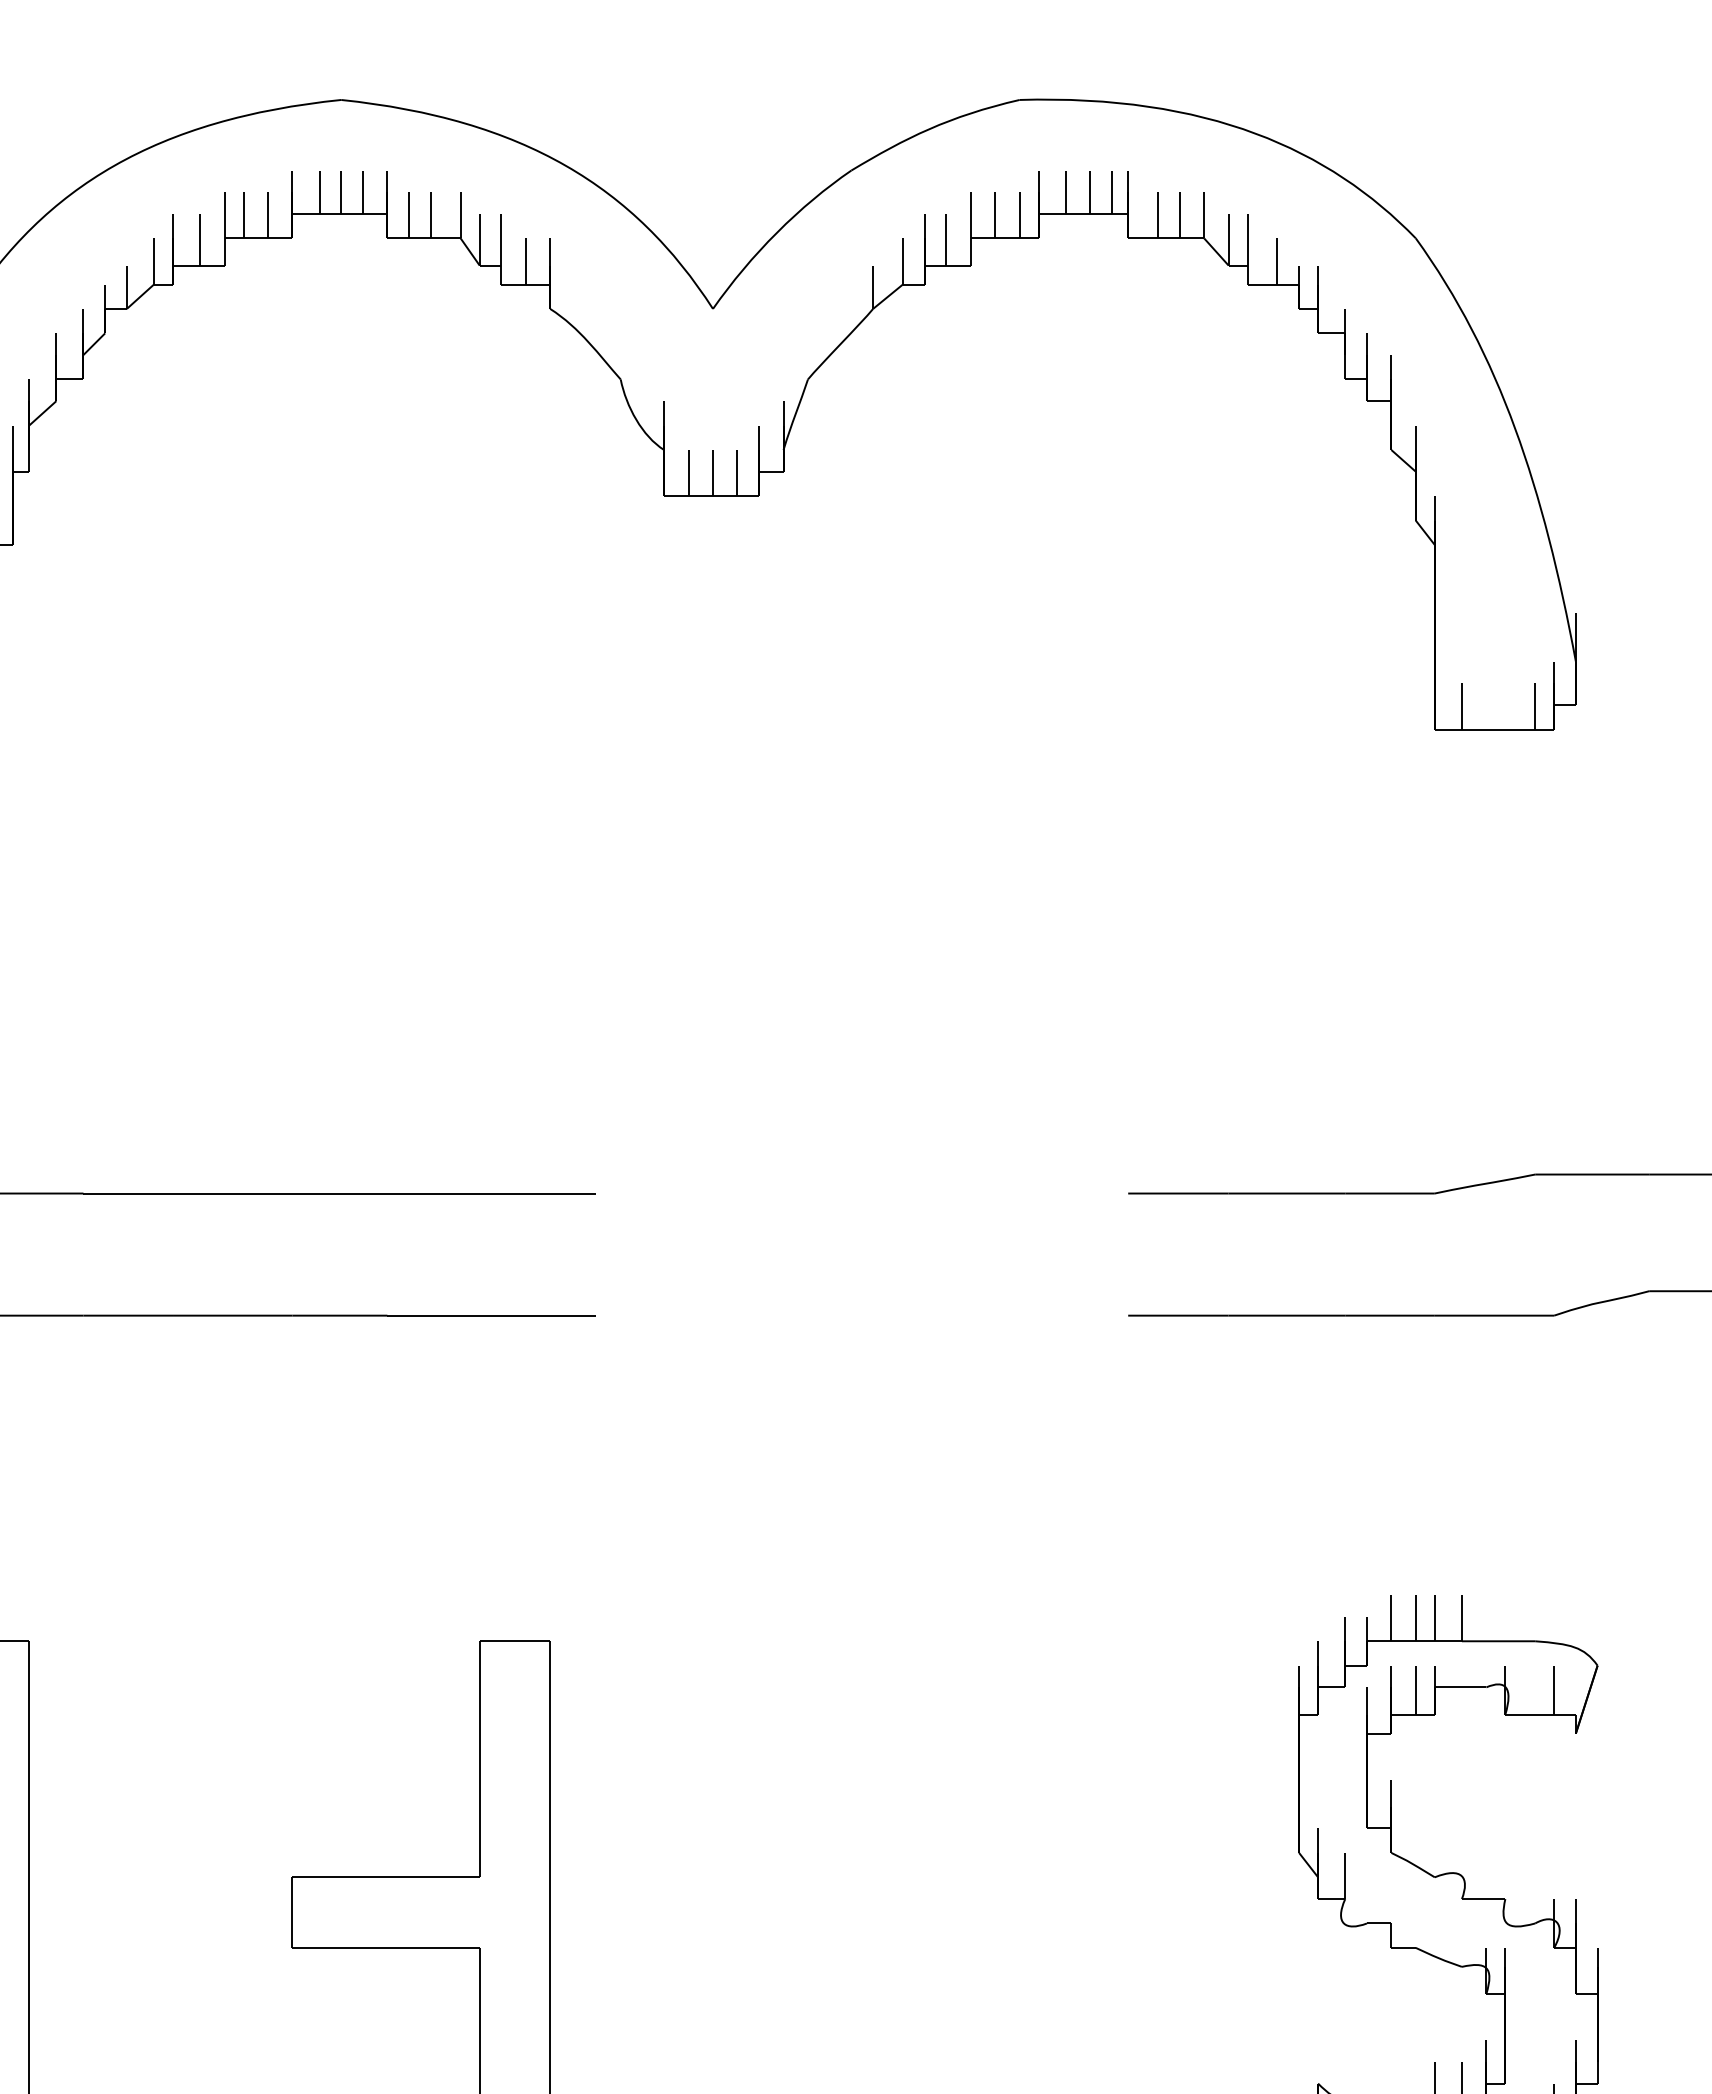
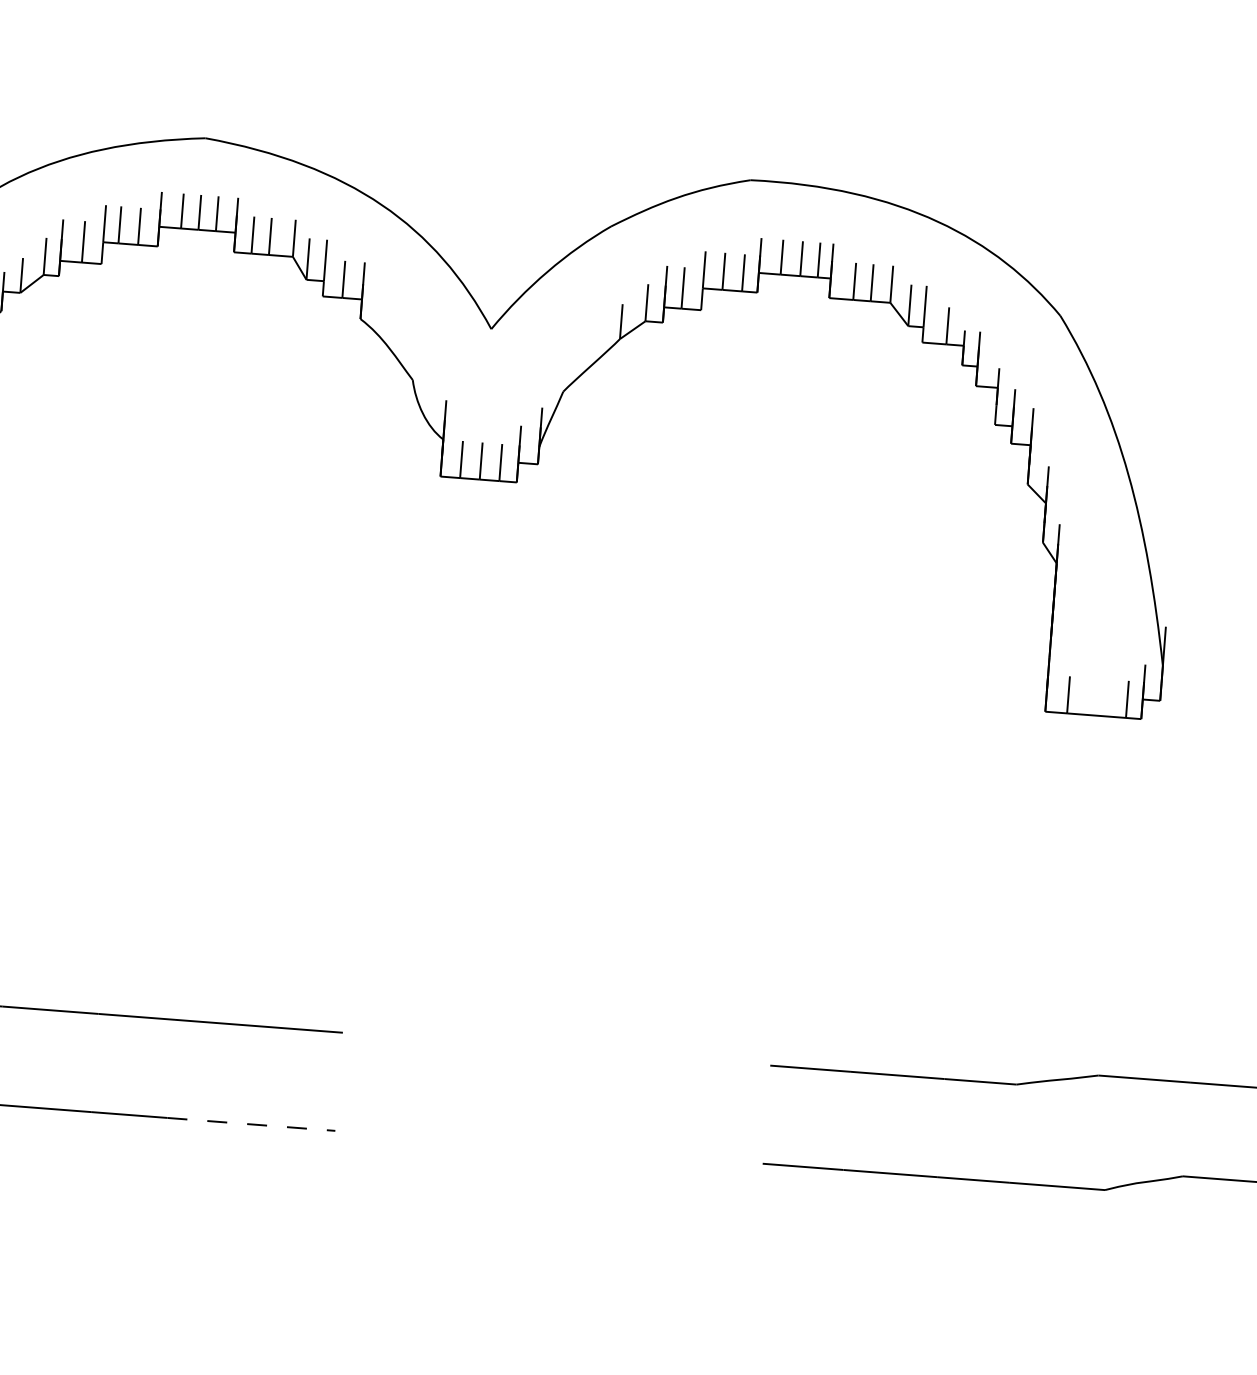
line: (492, 1315) -> (251, 1124), solid -> dashed

